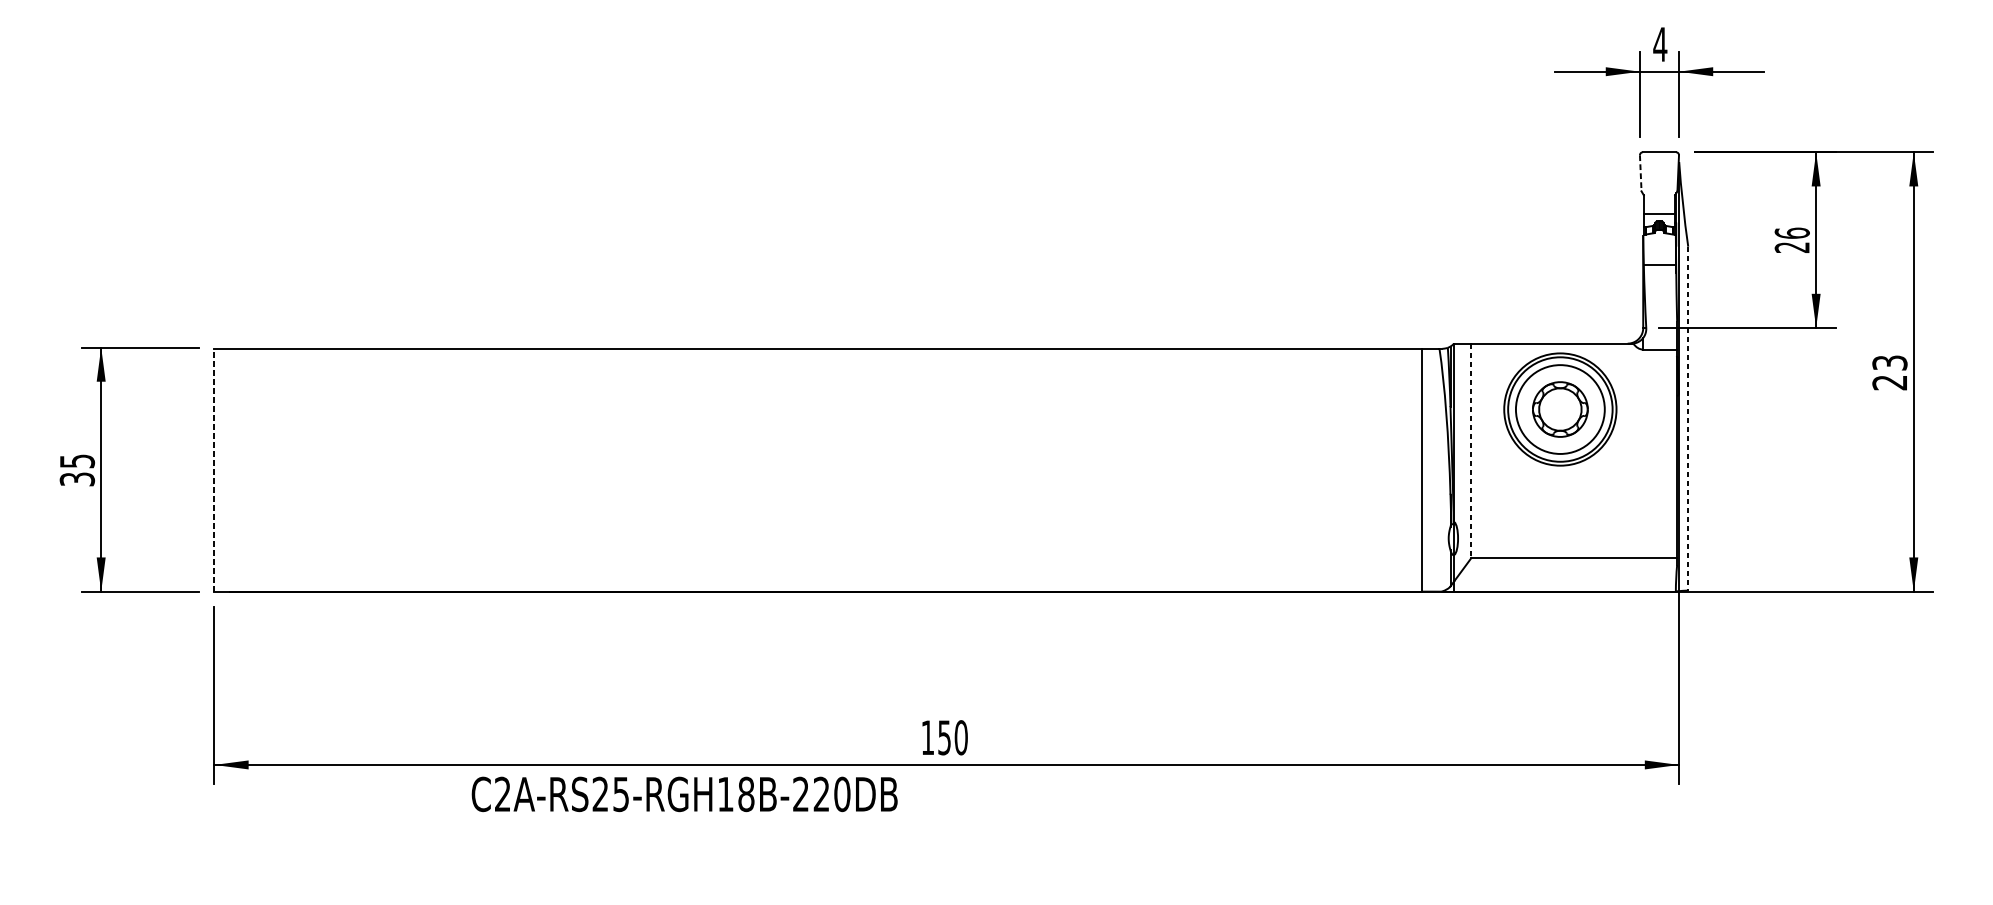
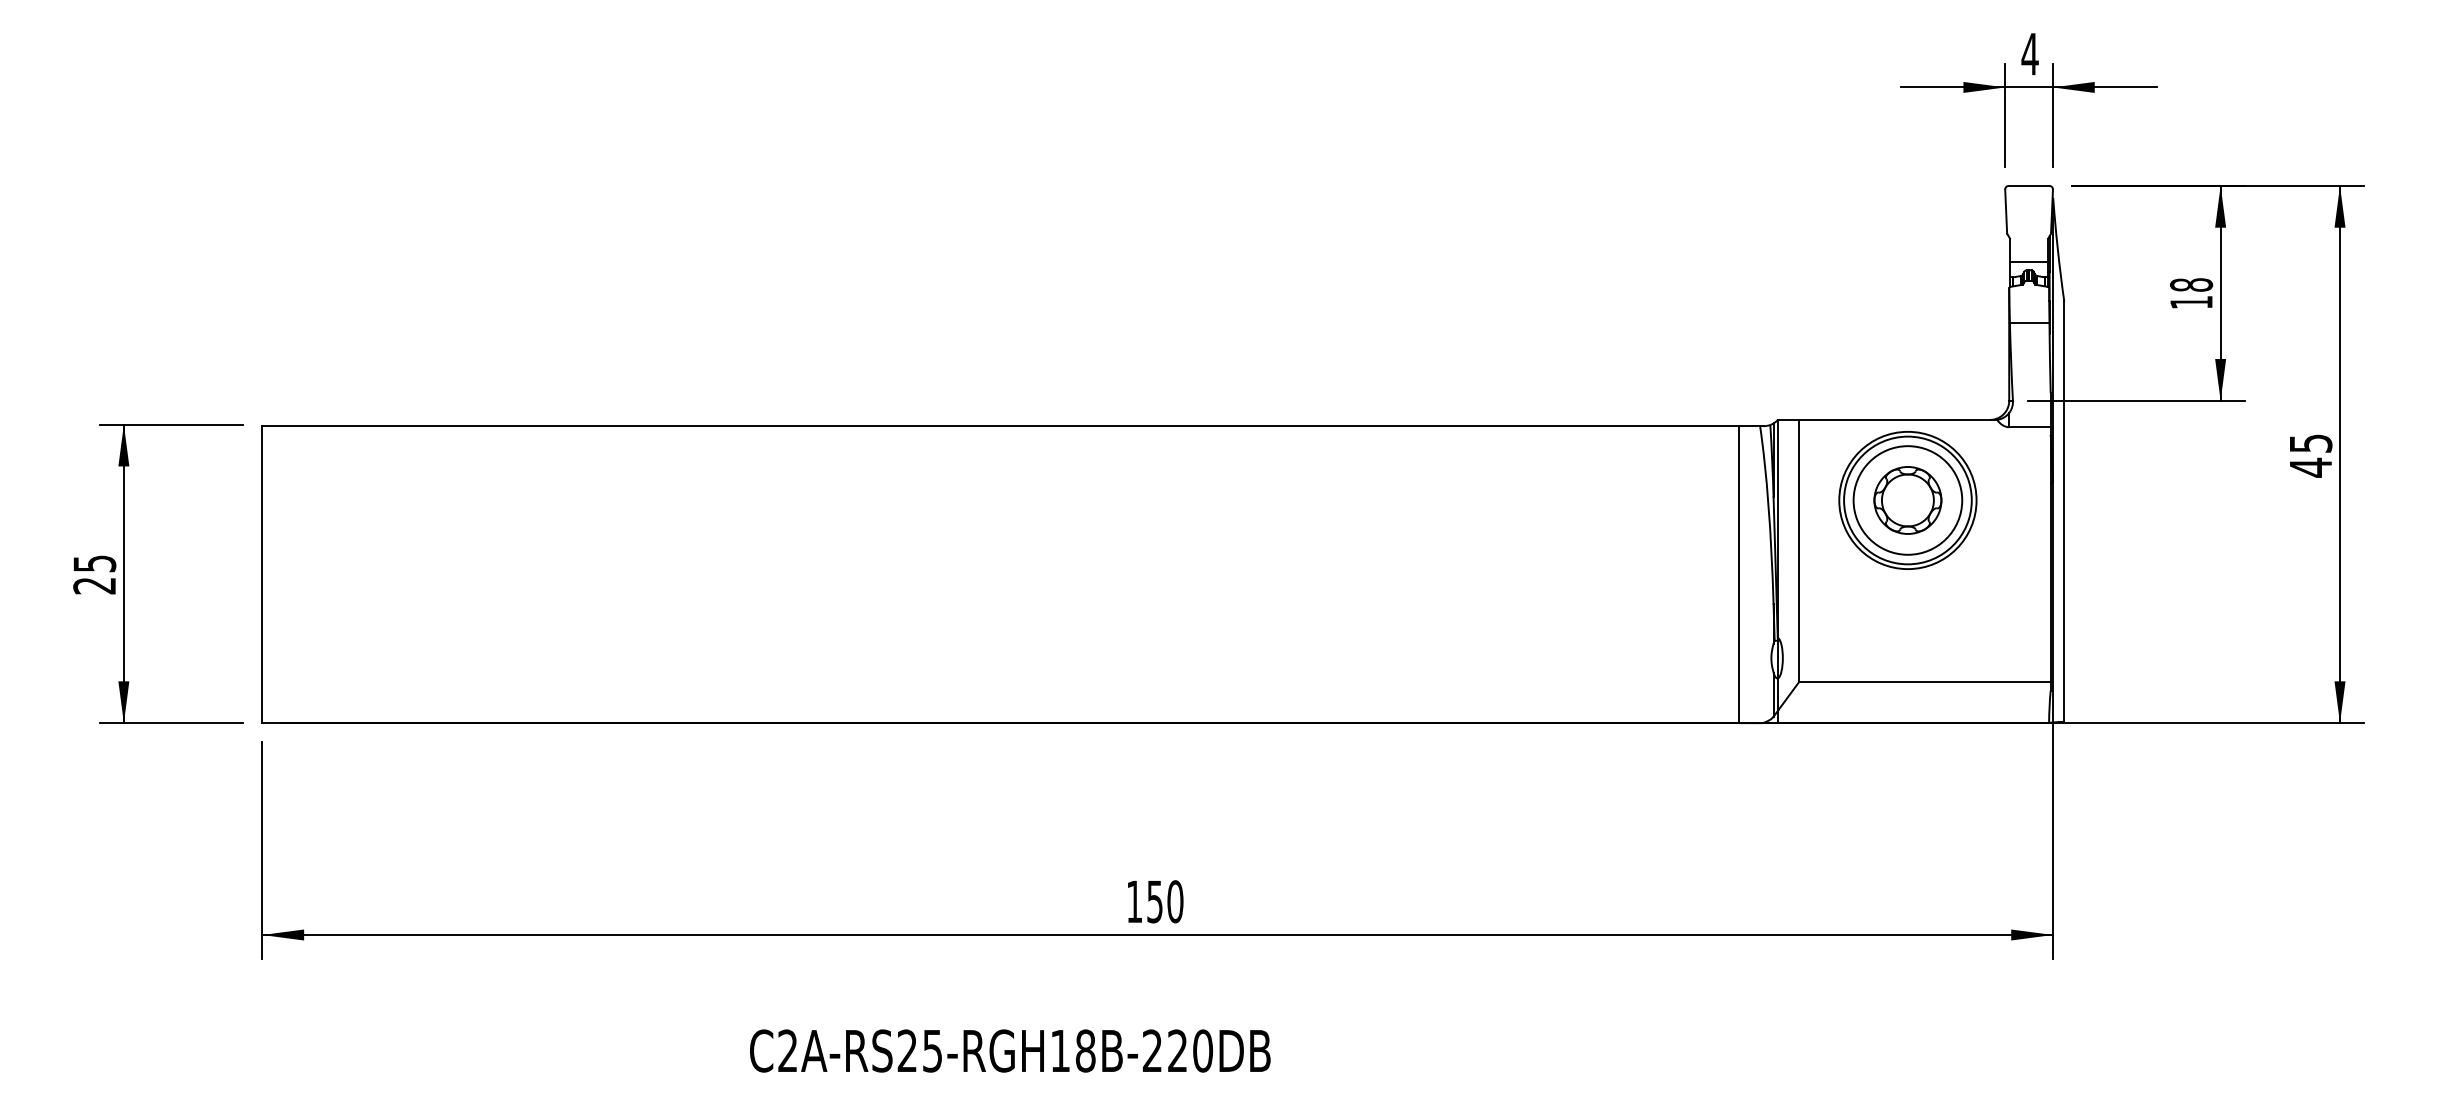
line: (1641, 174) -> (2006, 212), dashed -> solid
text: (1792, 240) -> (2191, 293), 26 -> 18
text: (1889, 372) -> (2310, 455), 23 -> 45
line: (1688, 419) -> (2064, 512), dashed -> solid
line: (1471, 451) -> (1799, 551), dashed -> solid
line: (214, 470) -> (262, 574), dashed -> solid
text: (77, 479) -> (94, 585), 35 -> 25
text: (684, 793) -> (1010, 1050), moved

